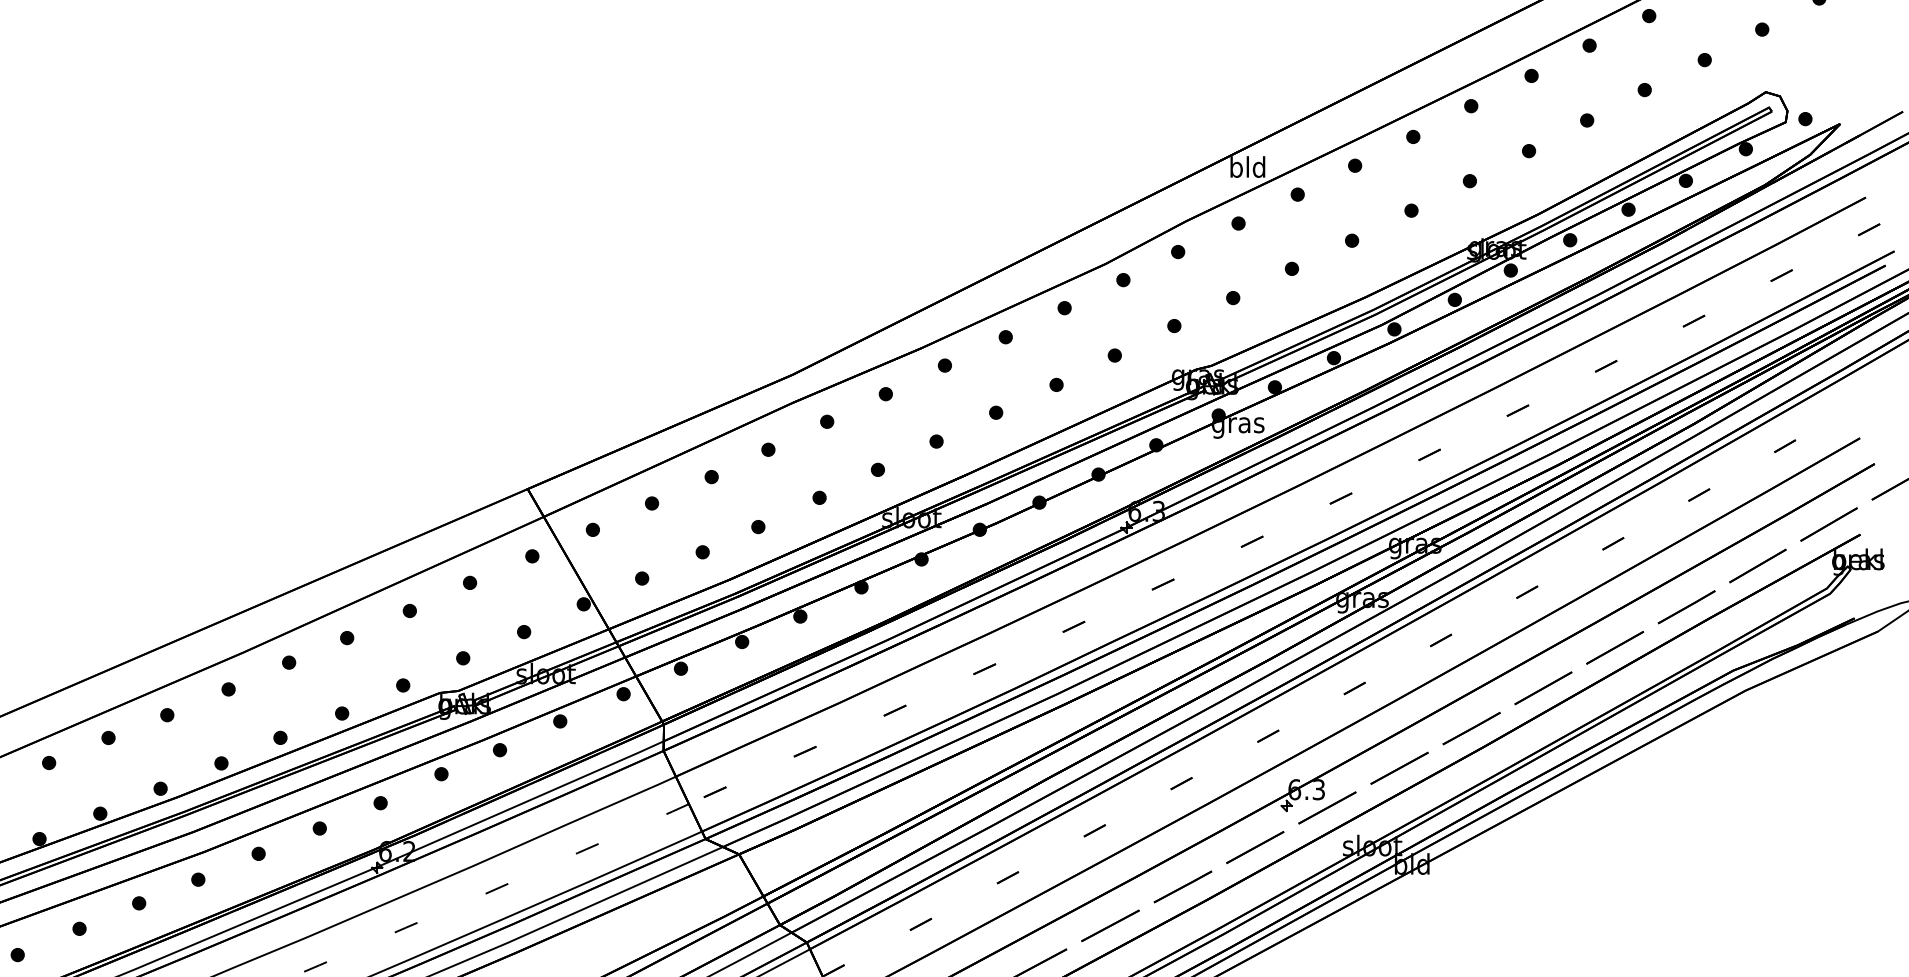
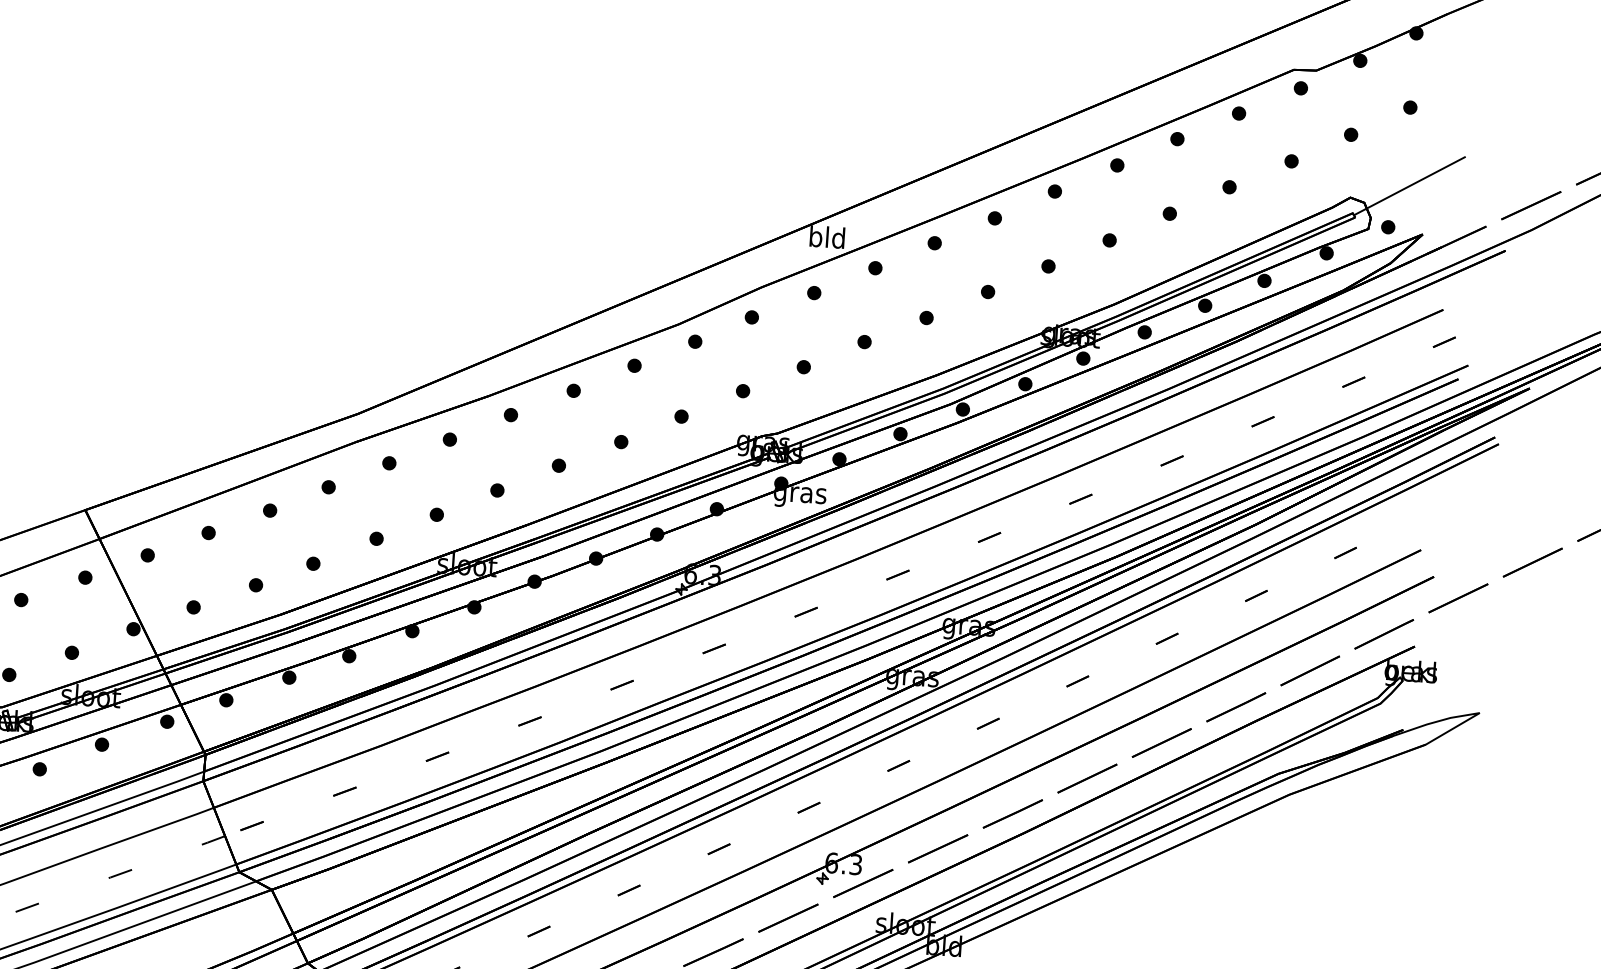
line: (1823, 76) -> (1409, 185), added

